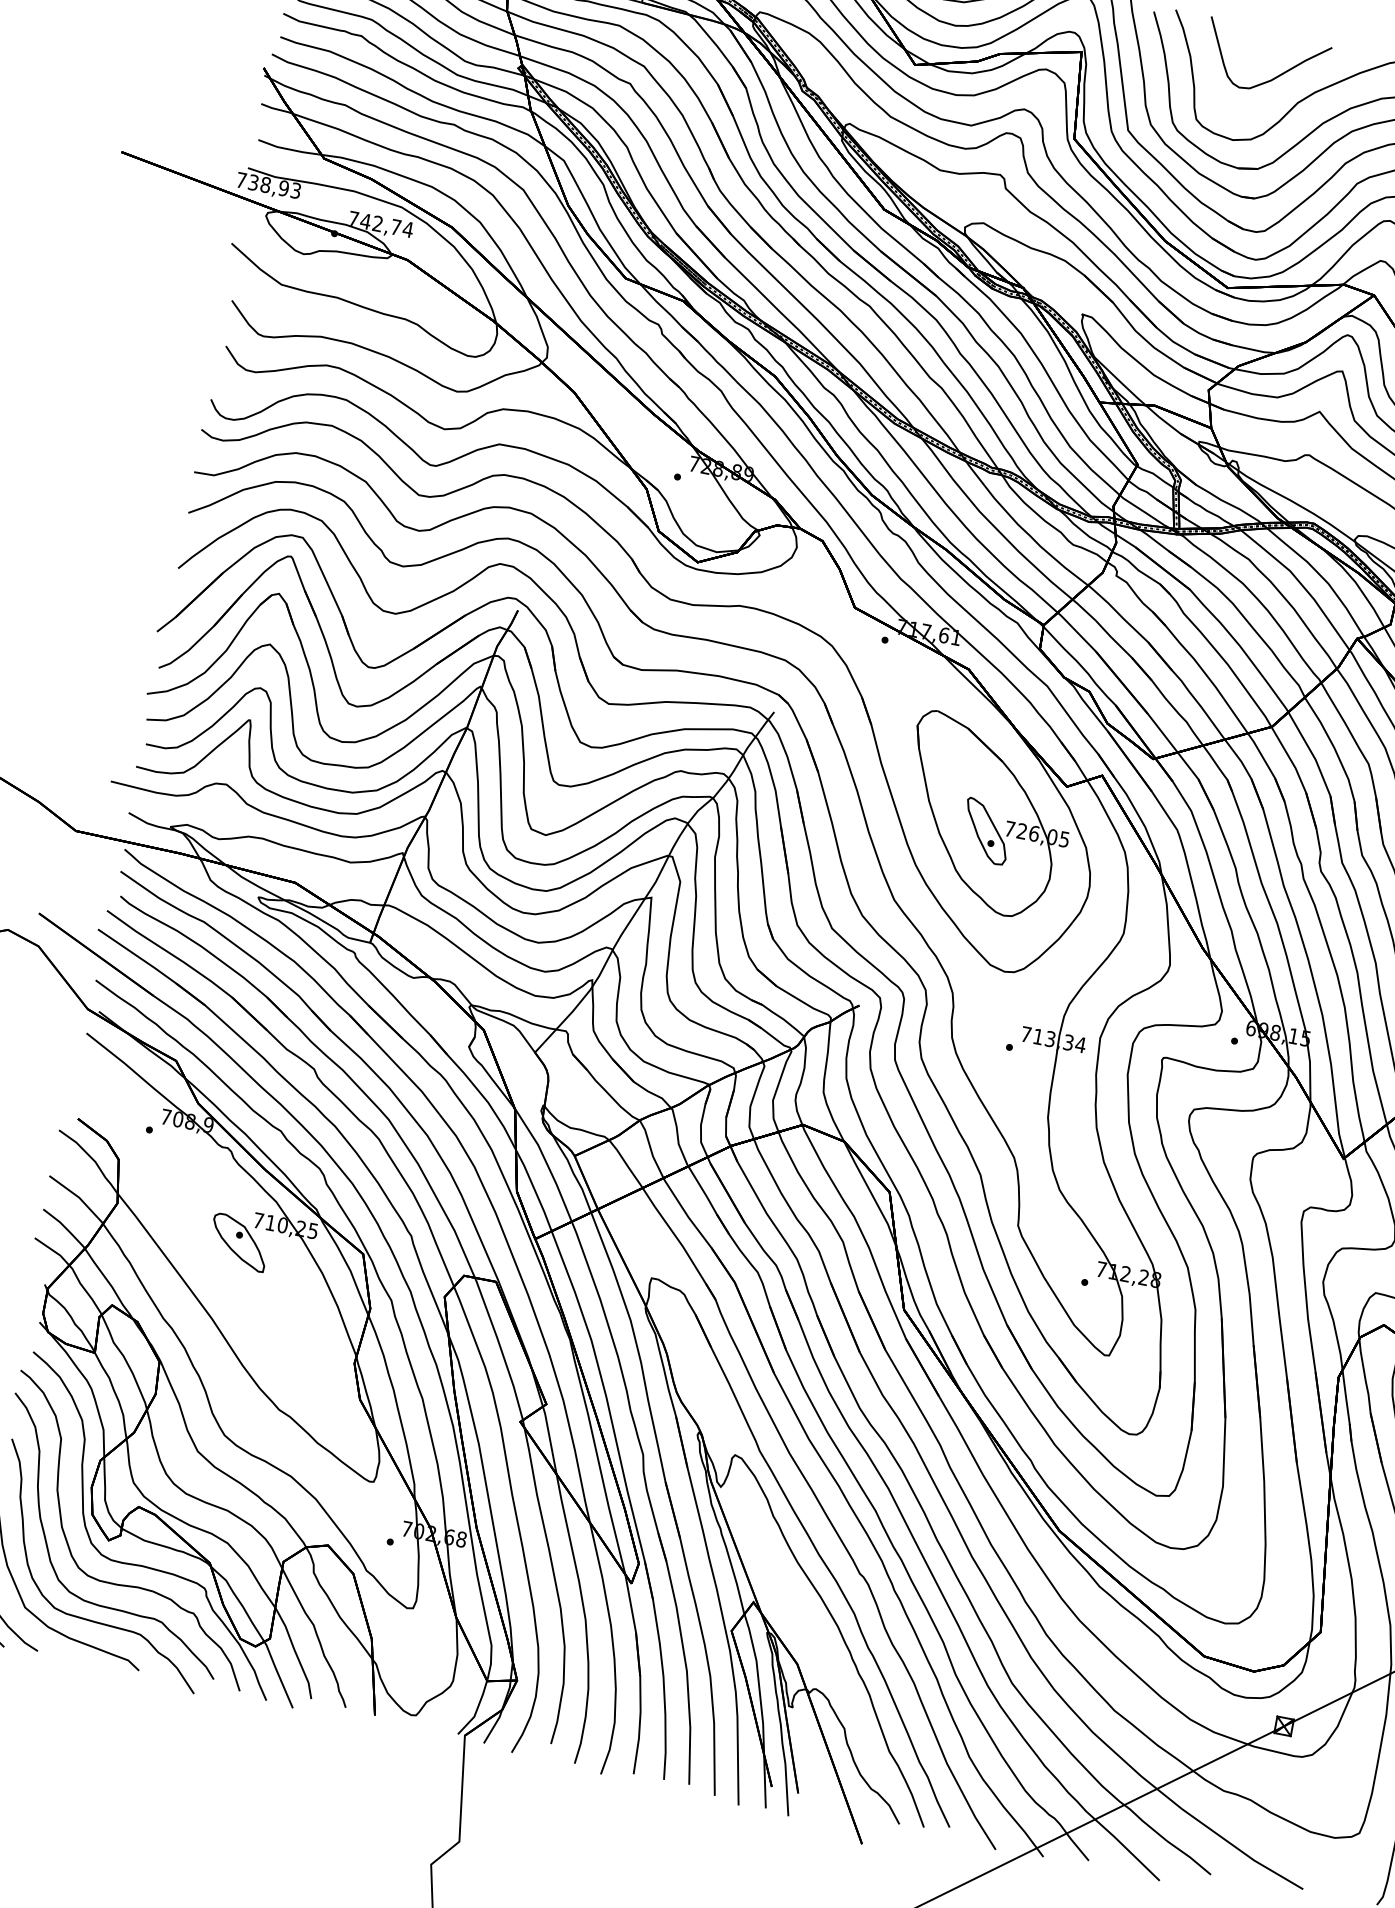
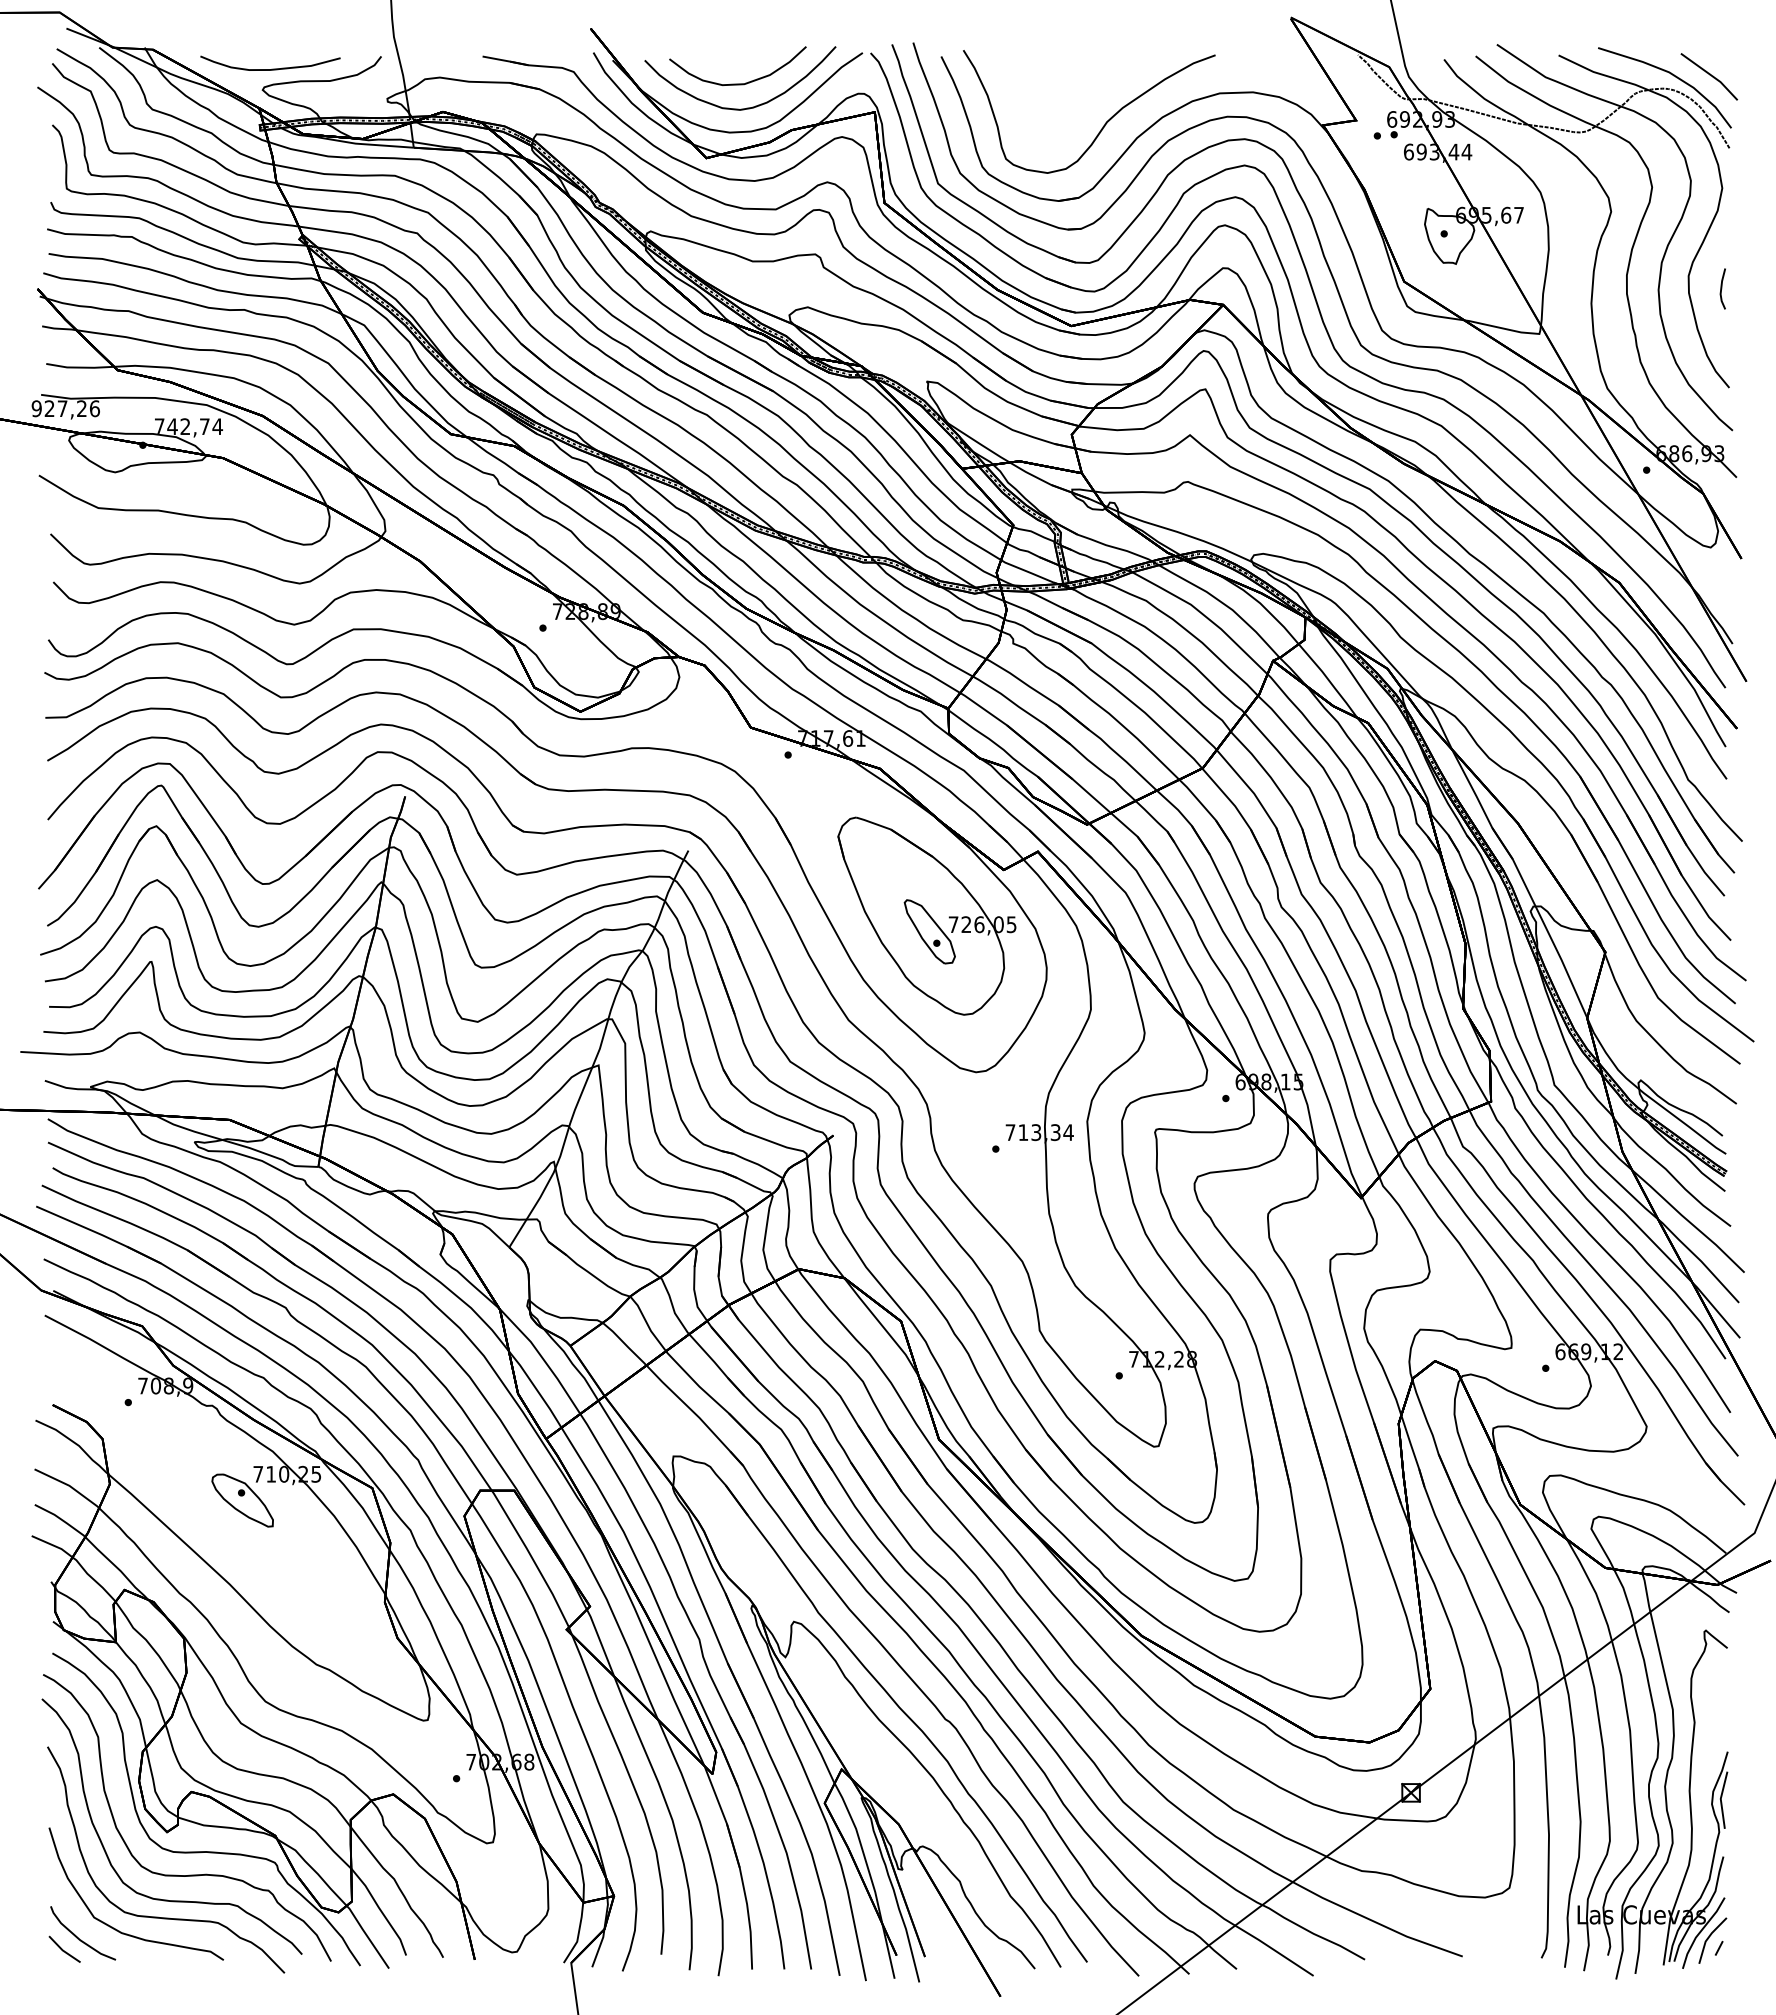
curve: (1272, 78) -> (1076, 101), removed
text: (268, 185) -> (65, 408), 738,93 -> 927,26

